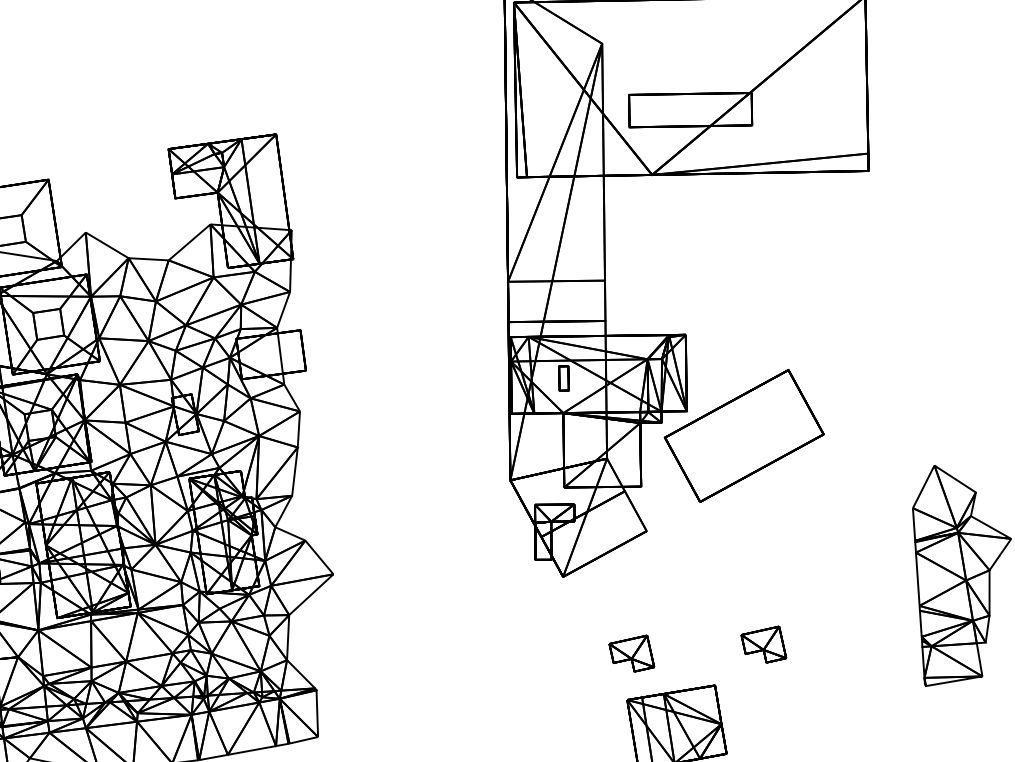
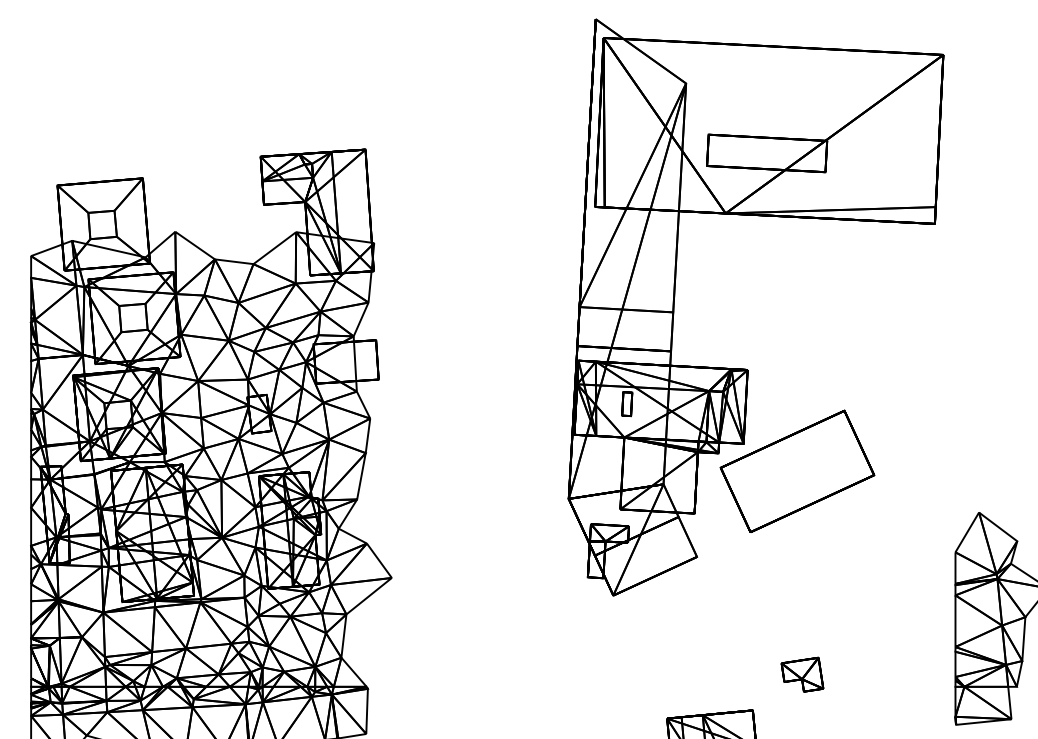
part: (631, 653) -> (674, 674), removed

